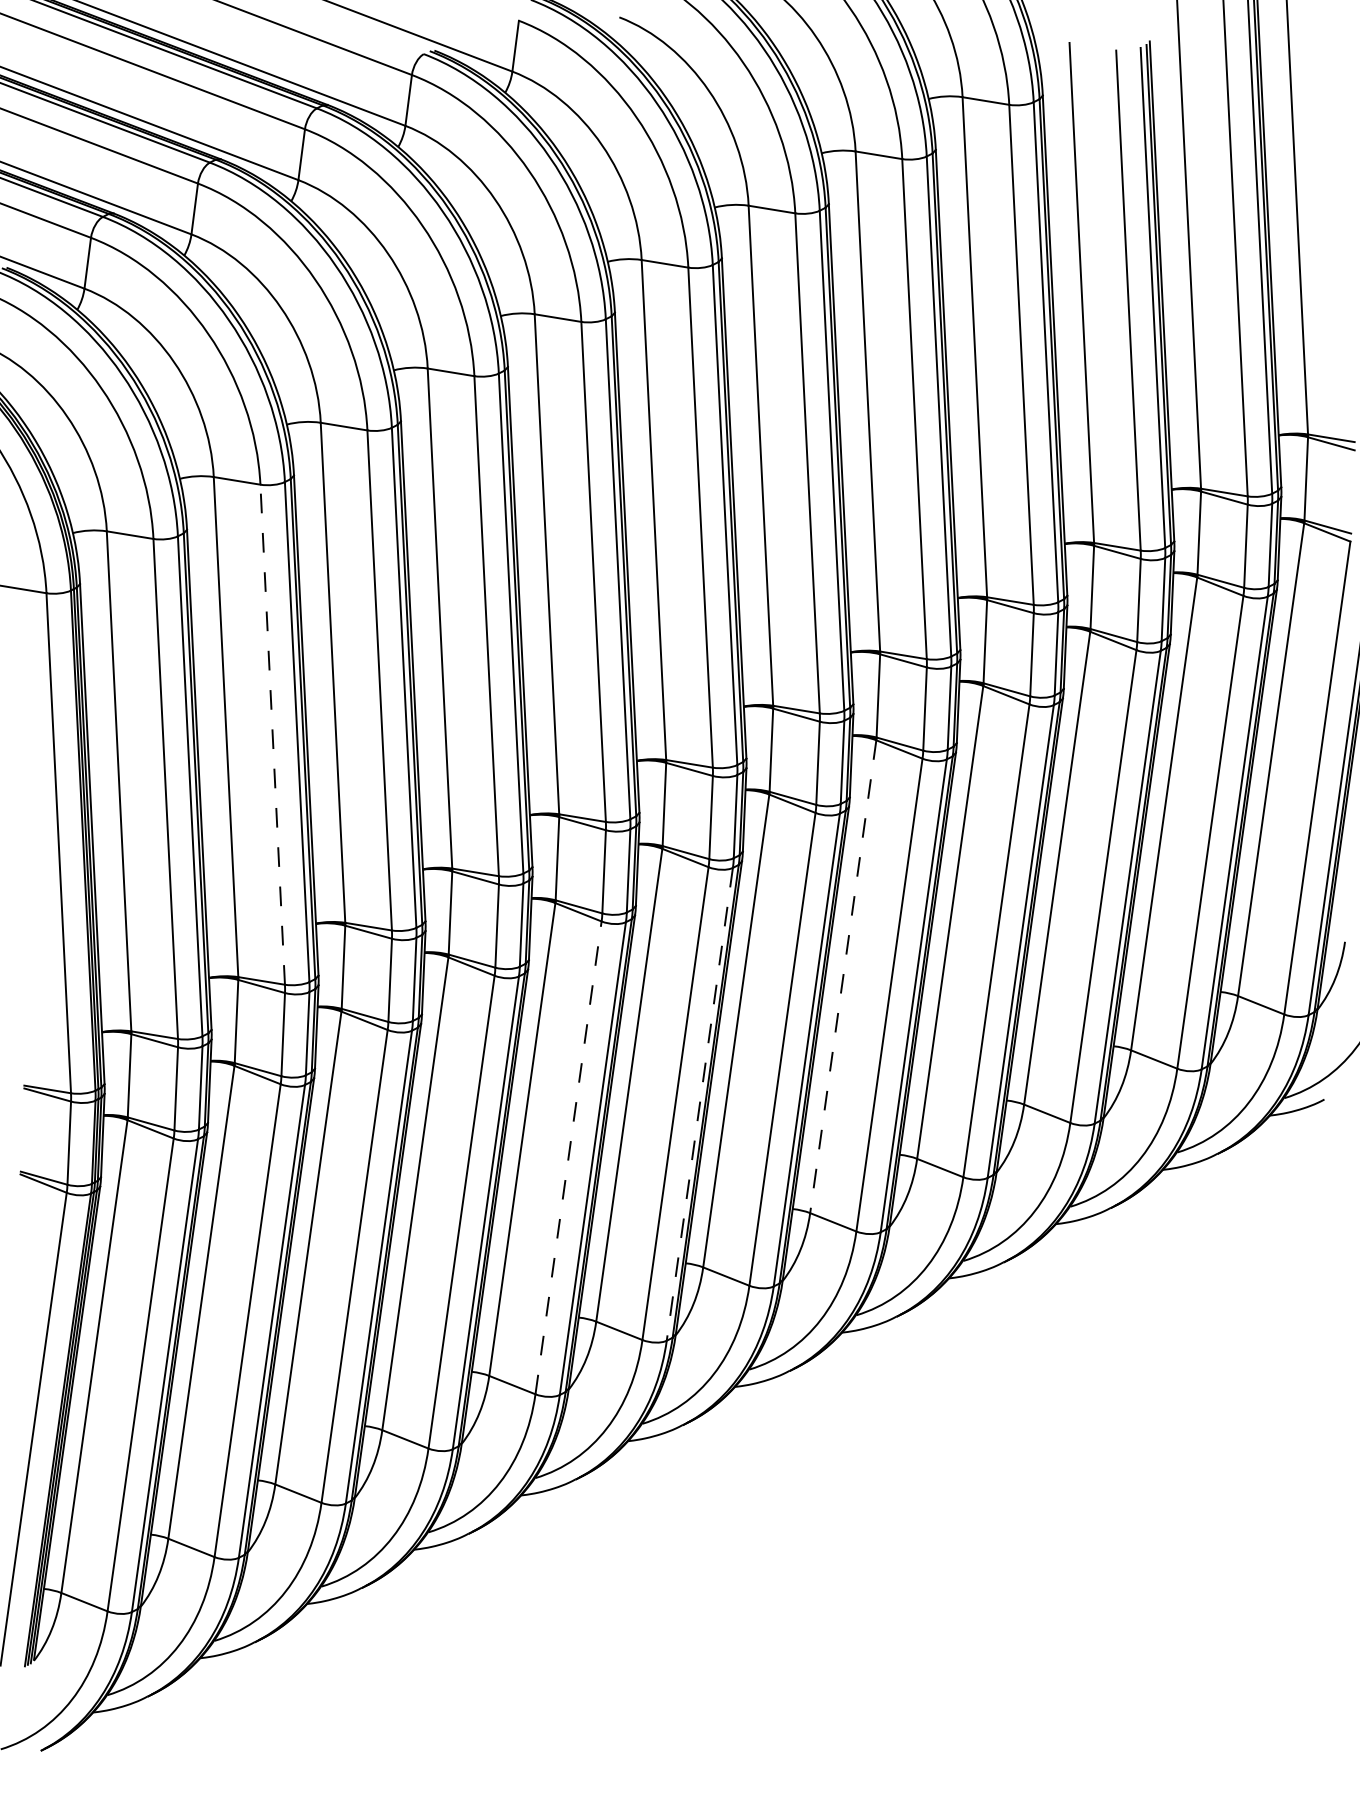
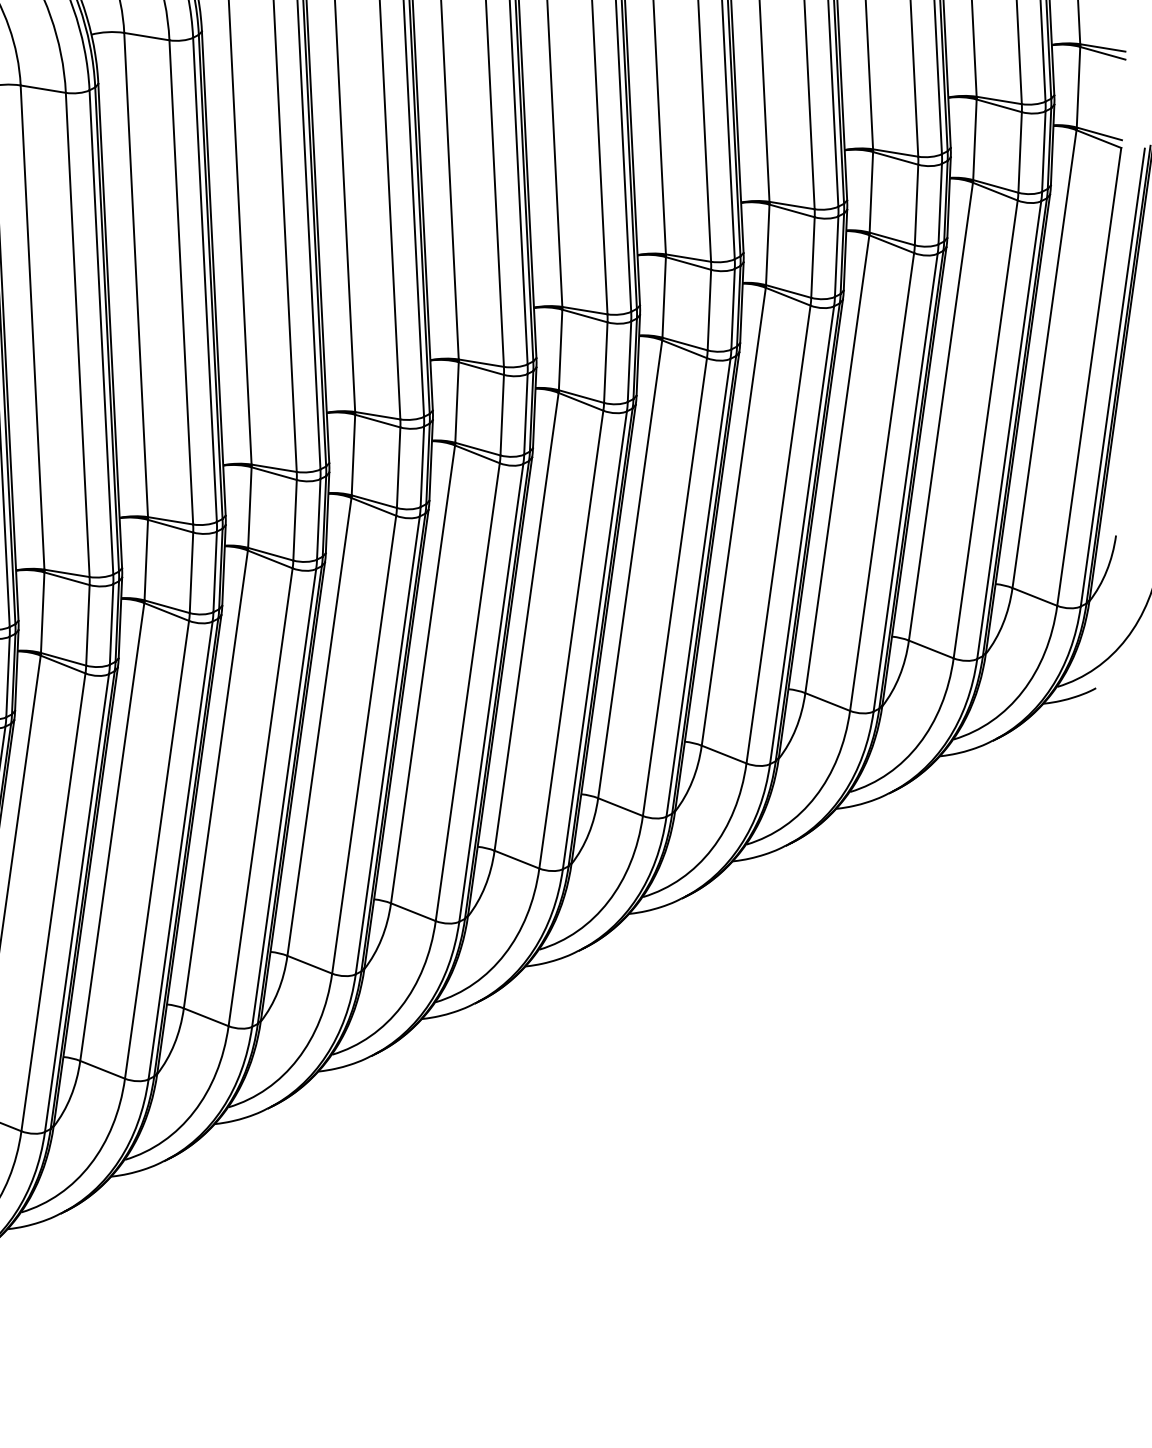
line: (272, 734) -> (77, 334), dashed -> solid
line: (843, 976) -> (630, 569), dashed -> solid
line: (699, 1104) -> (491, 693), dashed -> solid
line: (568, 1157) -> (364, 744), dashed -> solid

